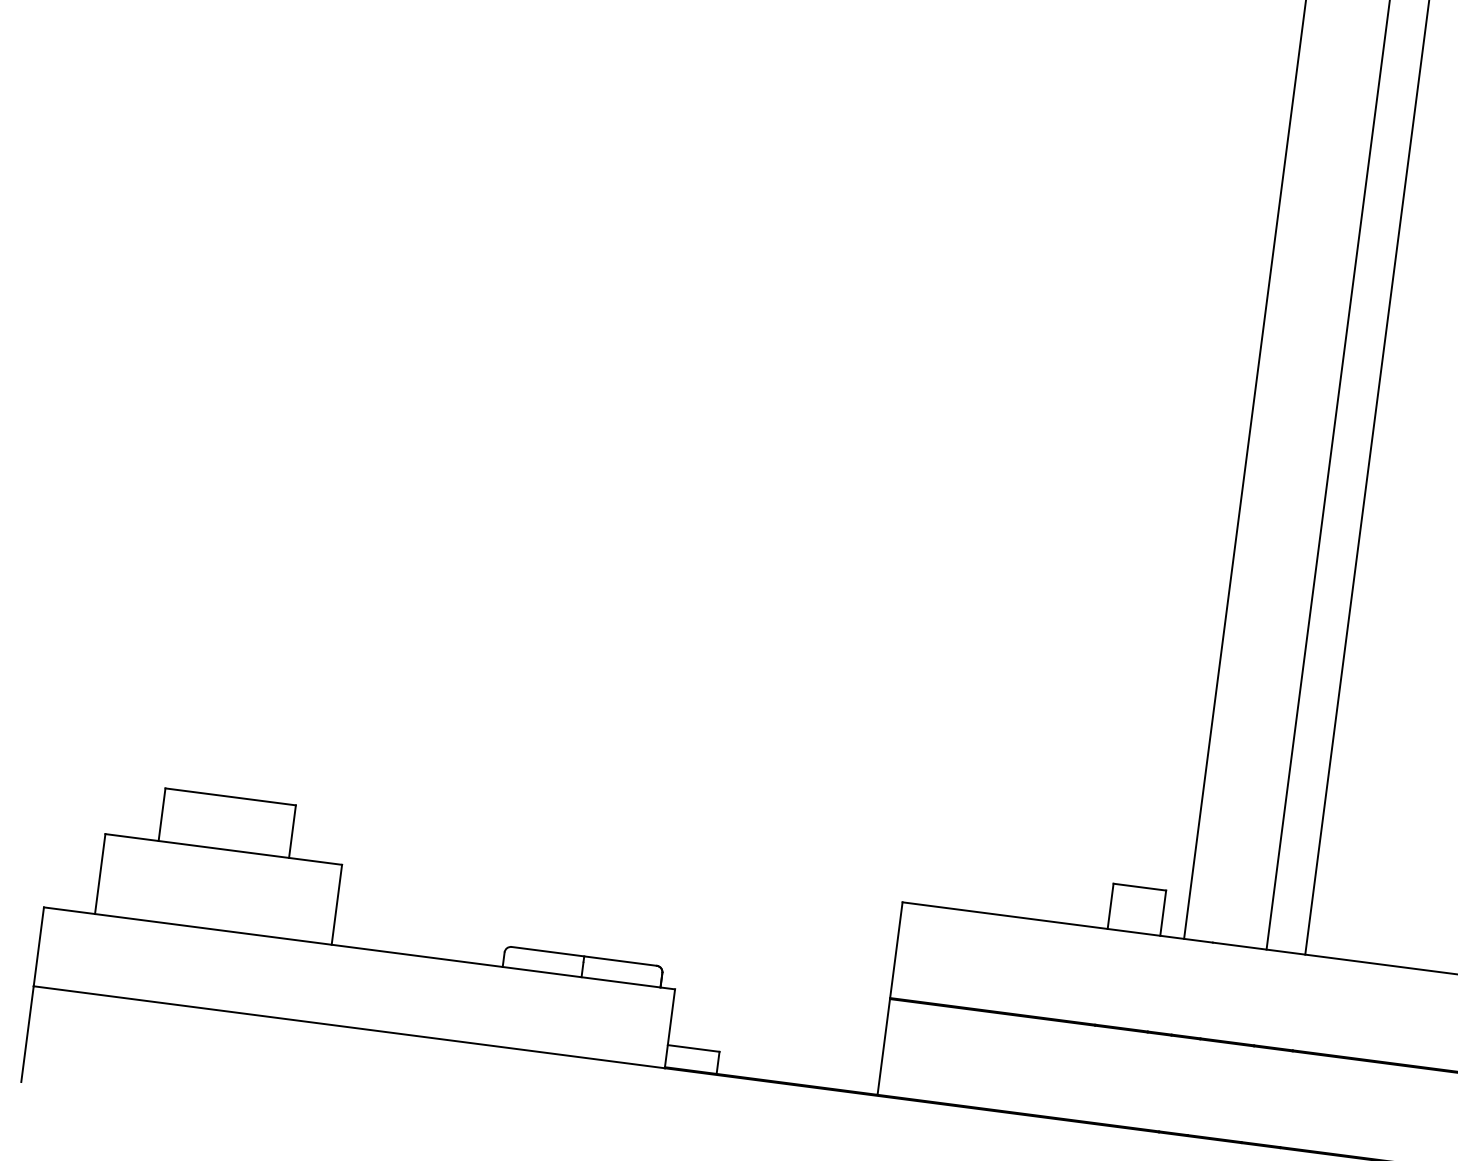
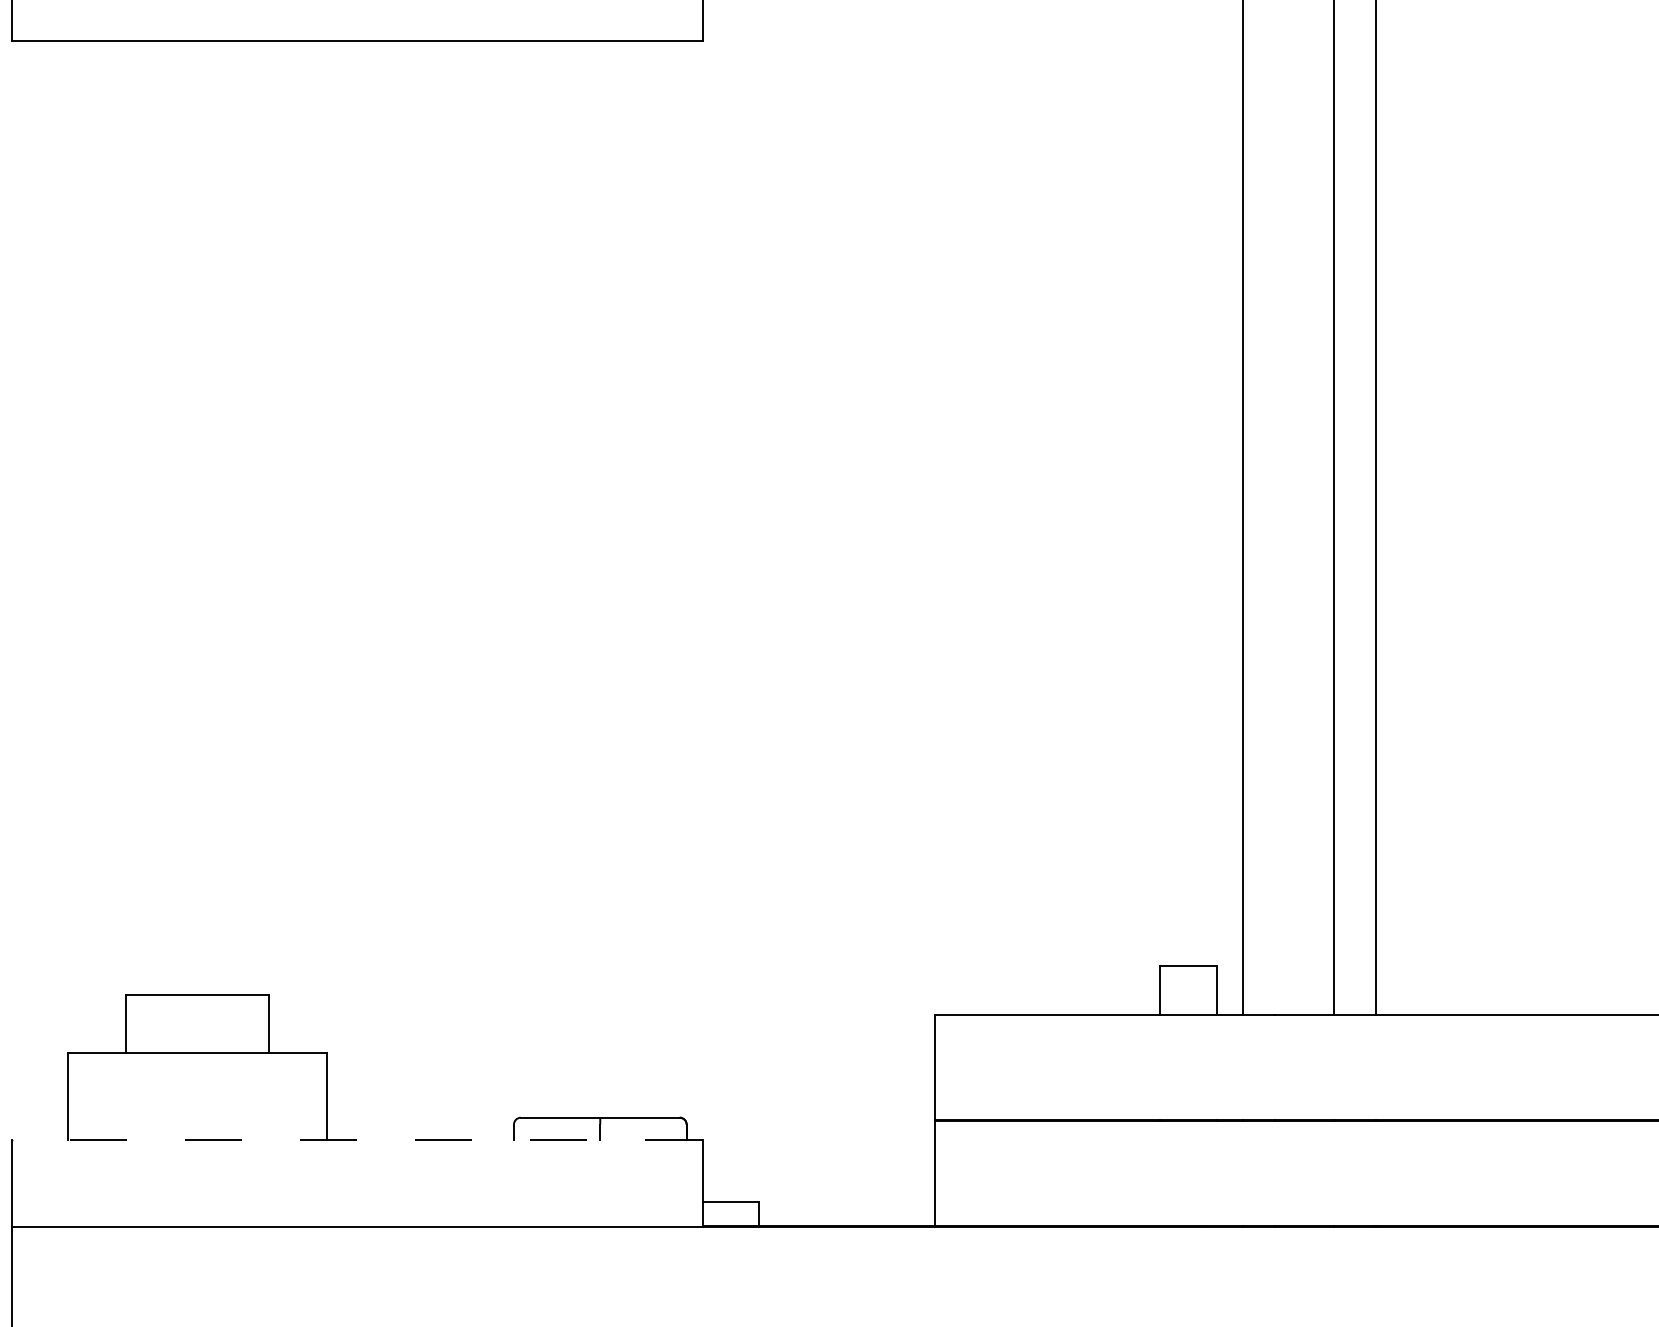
line: (358, 948) -> (356, 1140), solid -> dashed

